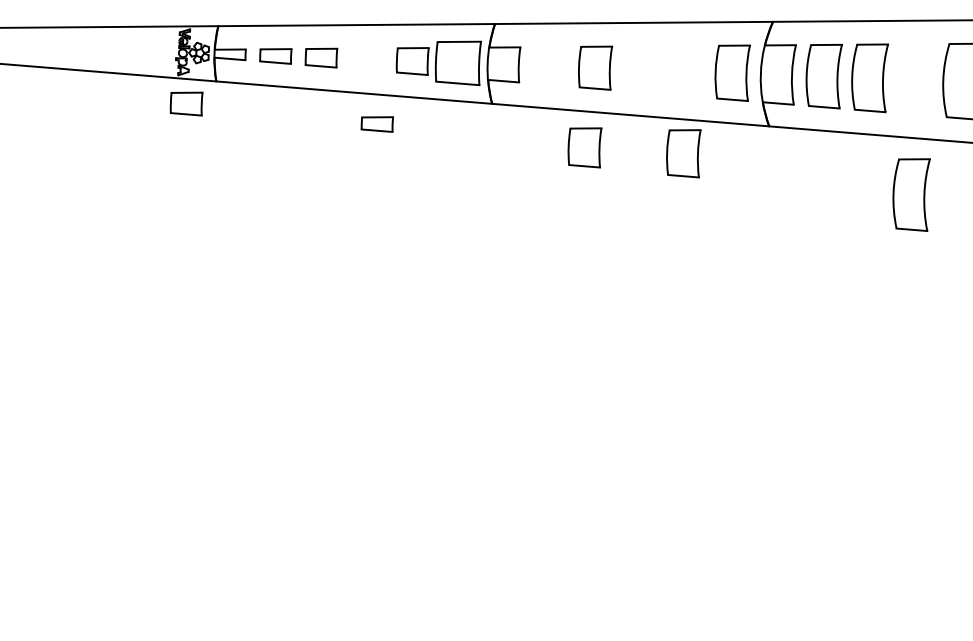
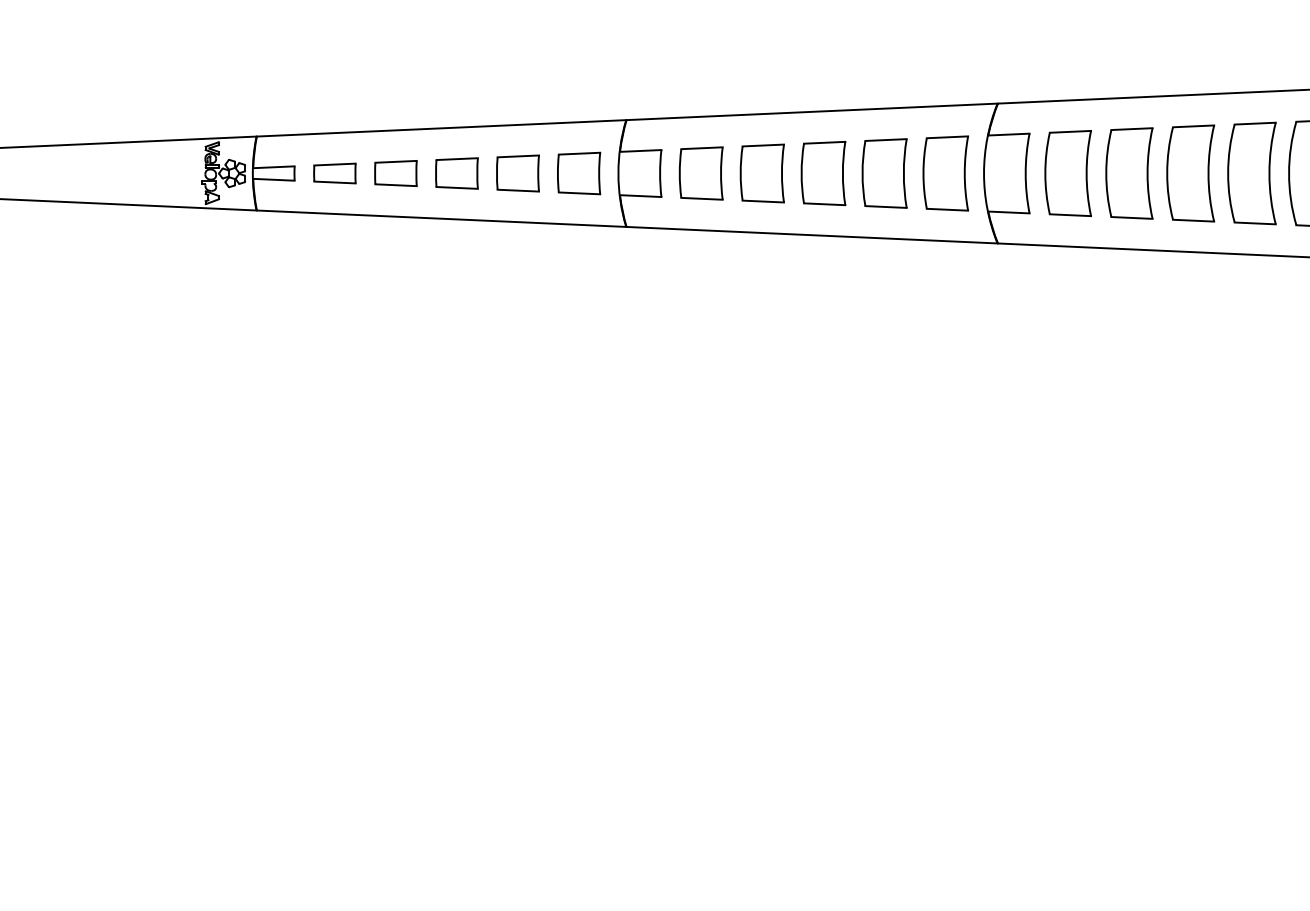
part: (458, 62) -> (579, 173), size x0.71
part: (686, 70) -> (884, 173), added
part: (186, 103) -> (456, 173), moved
part: (376, 123) -> (473, 259), removed
part: (584, 147) -> (700, 173), moved
part: (683, 153) -> (823, 173), moved
part: (910, 194) -> (1190, 173), moved

